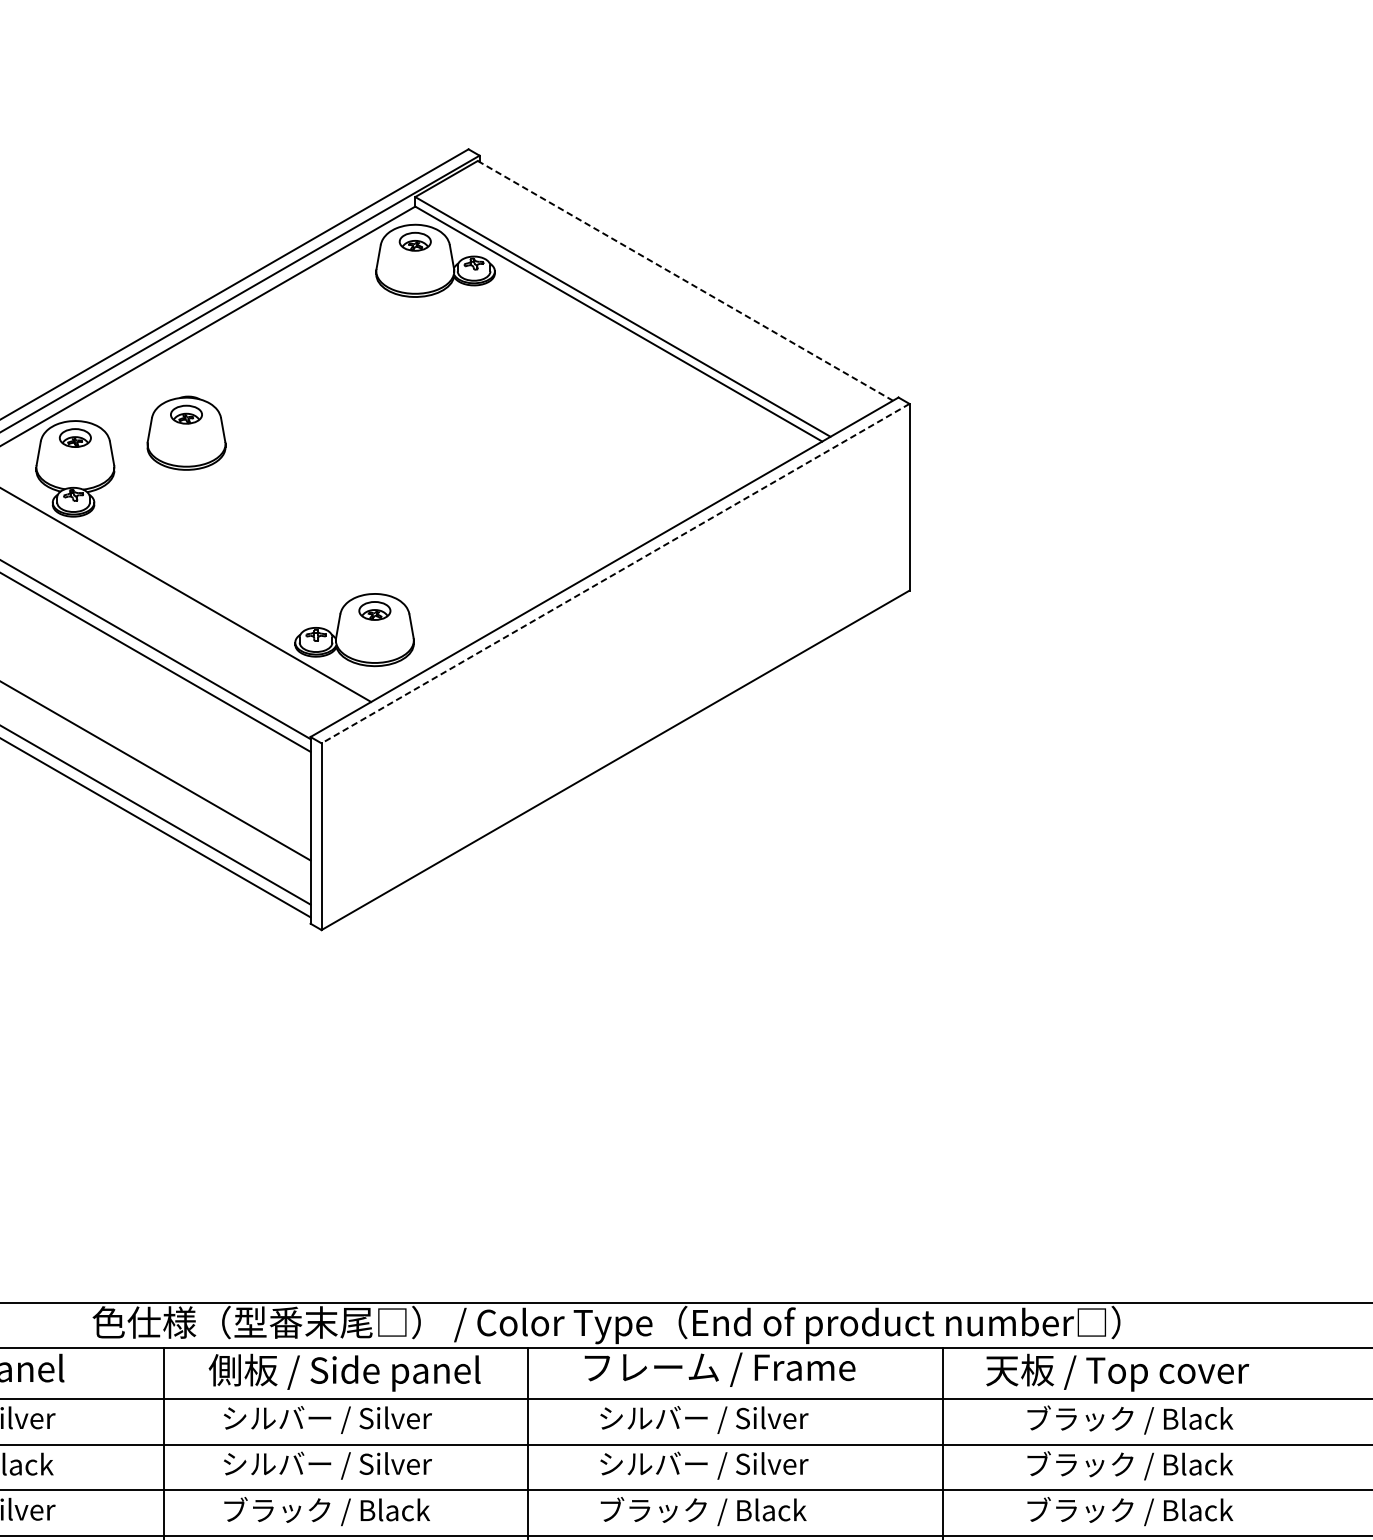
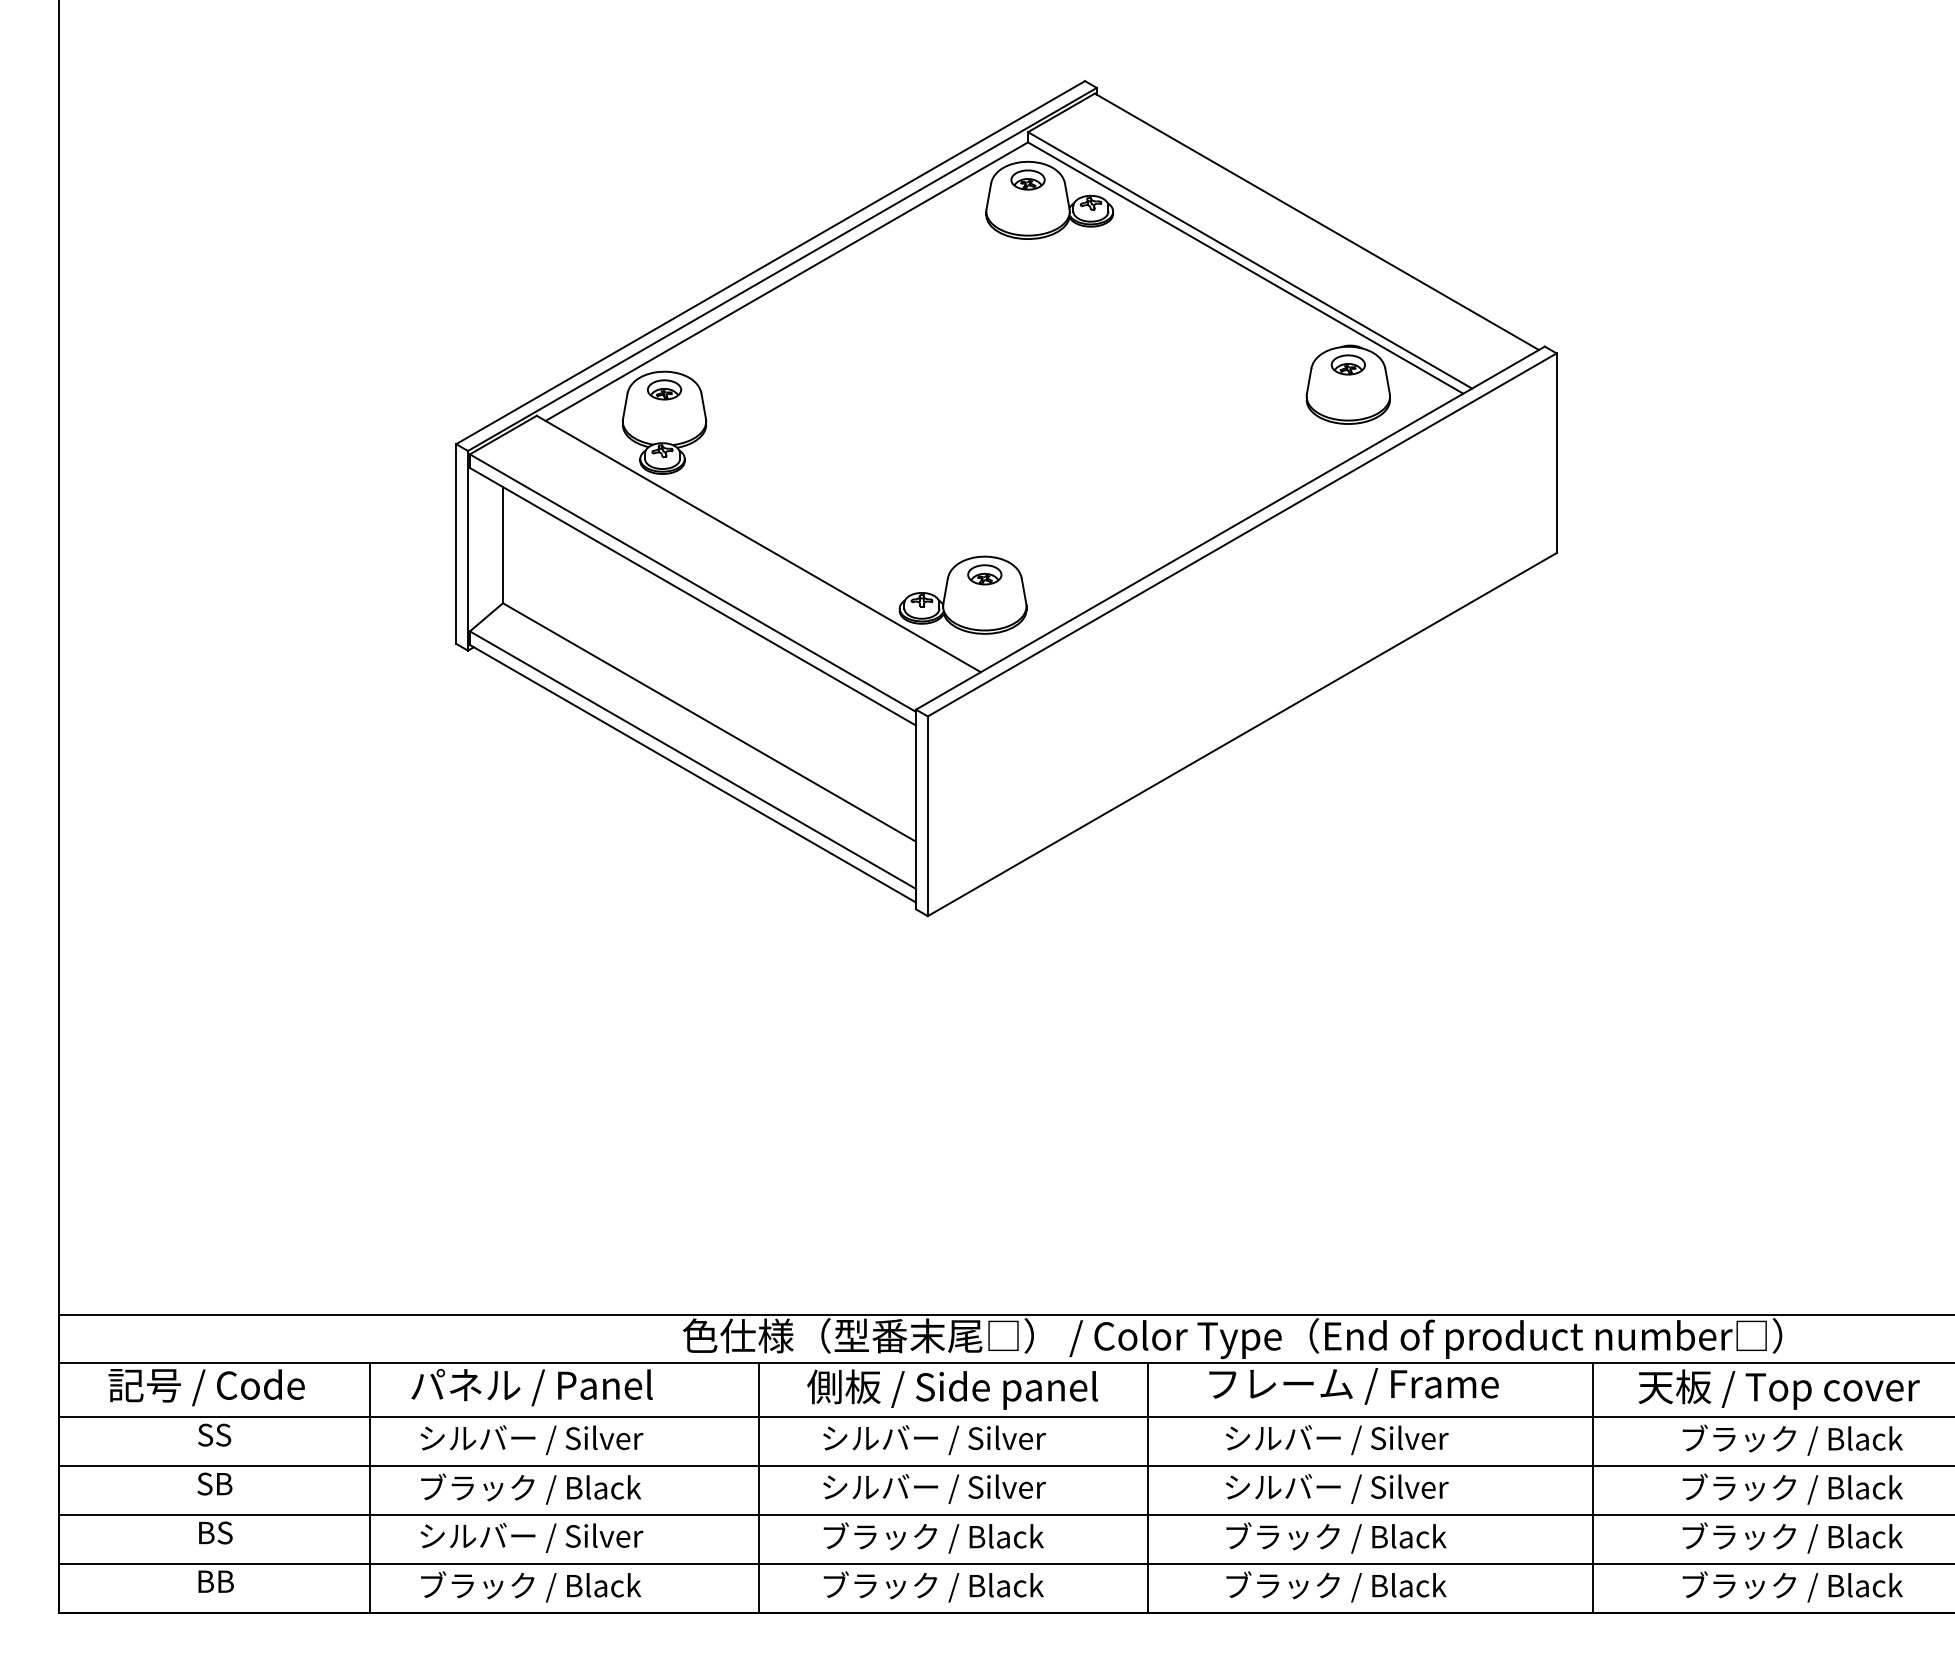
line: (685, 281) -> (1317, 222), dashed -> solid
part: (185, 432) -> (1347, 384), moved
line: (614, 574) -> (1241, 535), dashed -> solid

